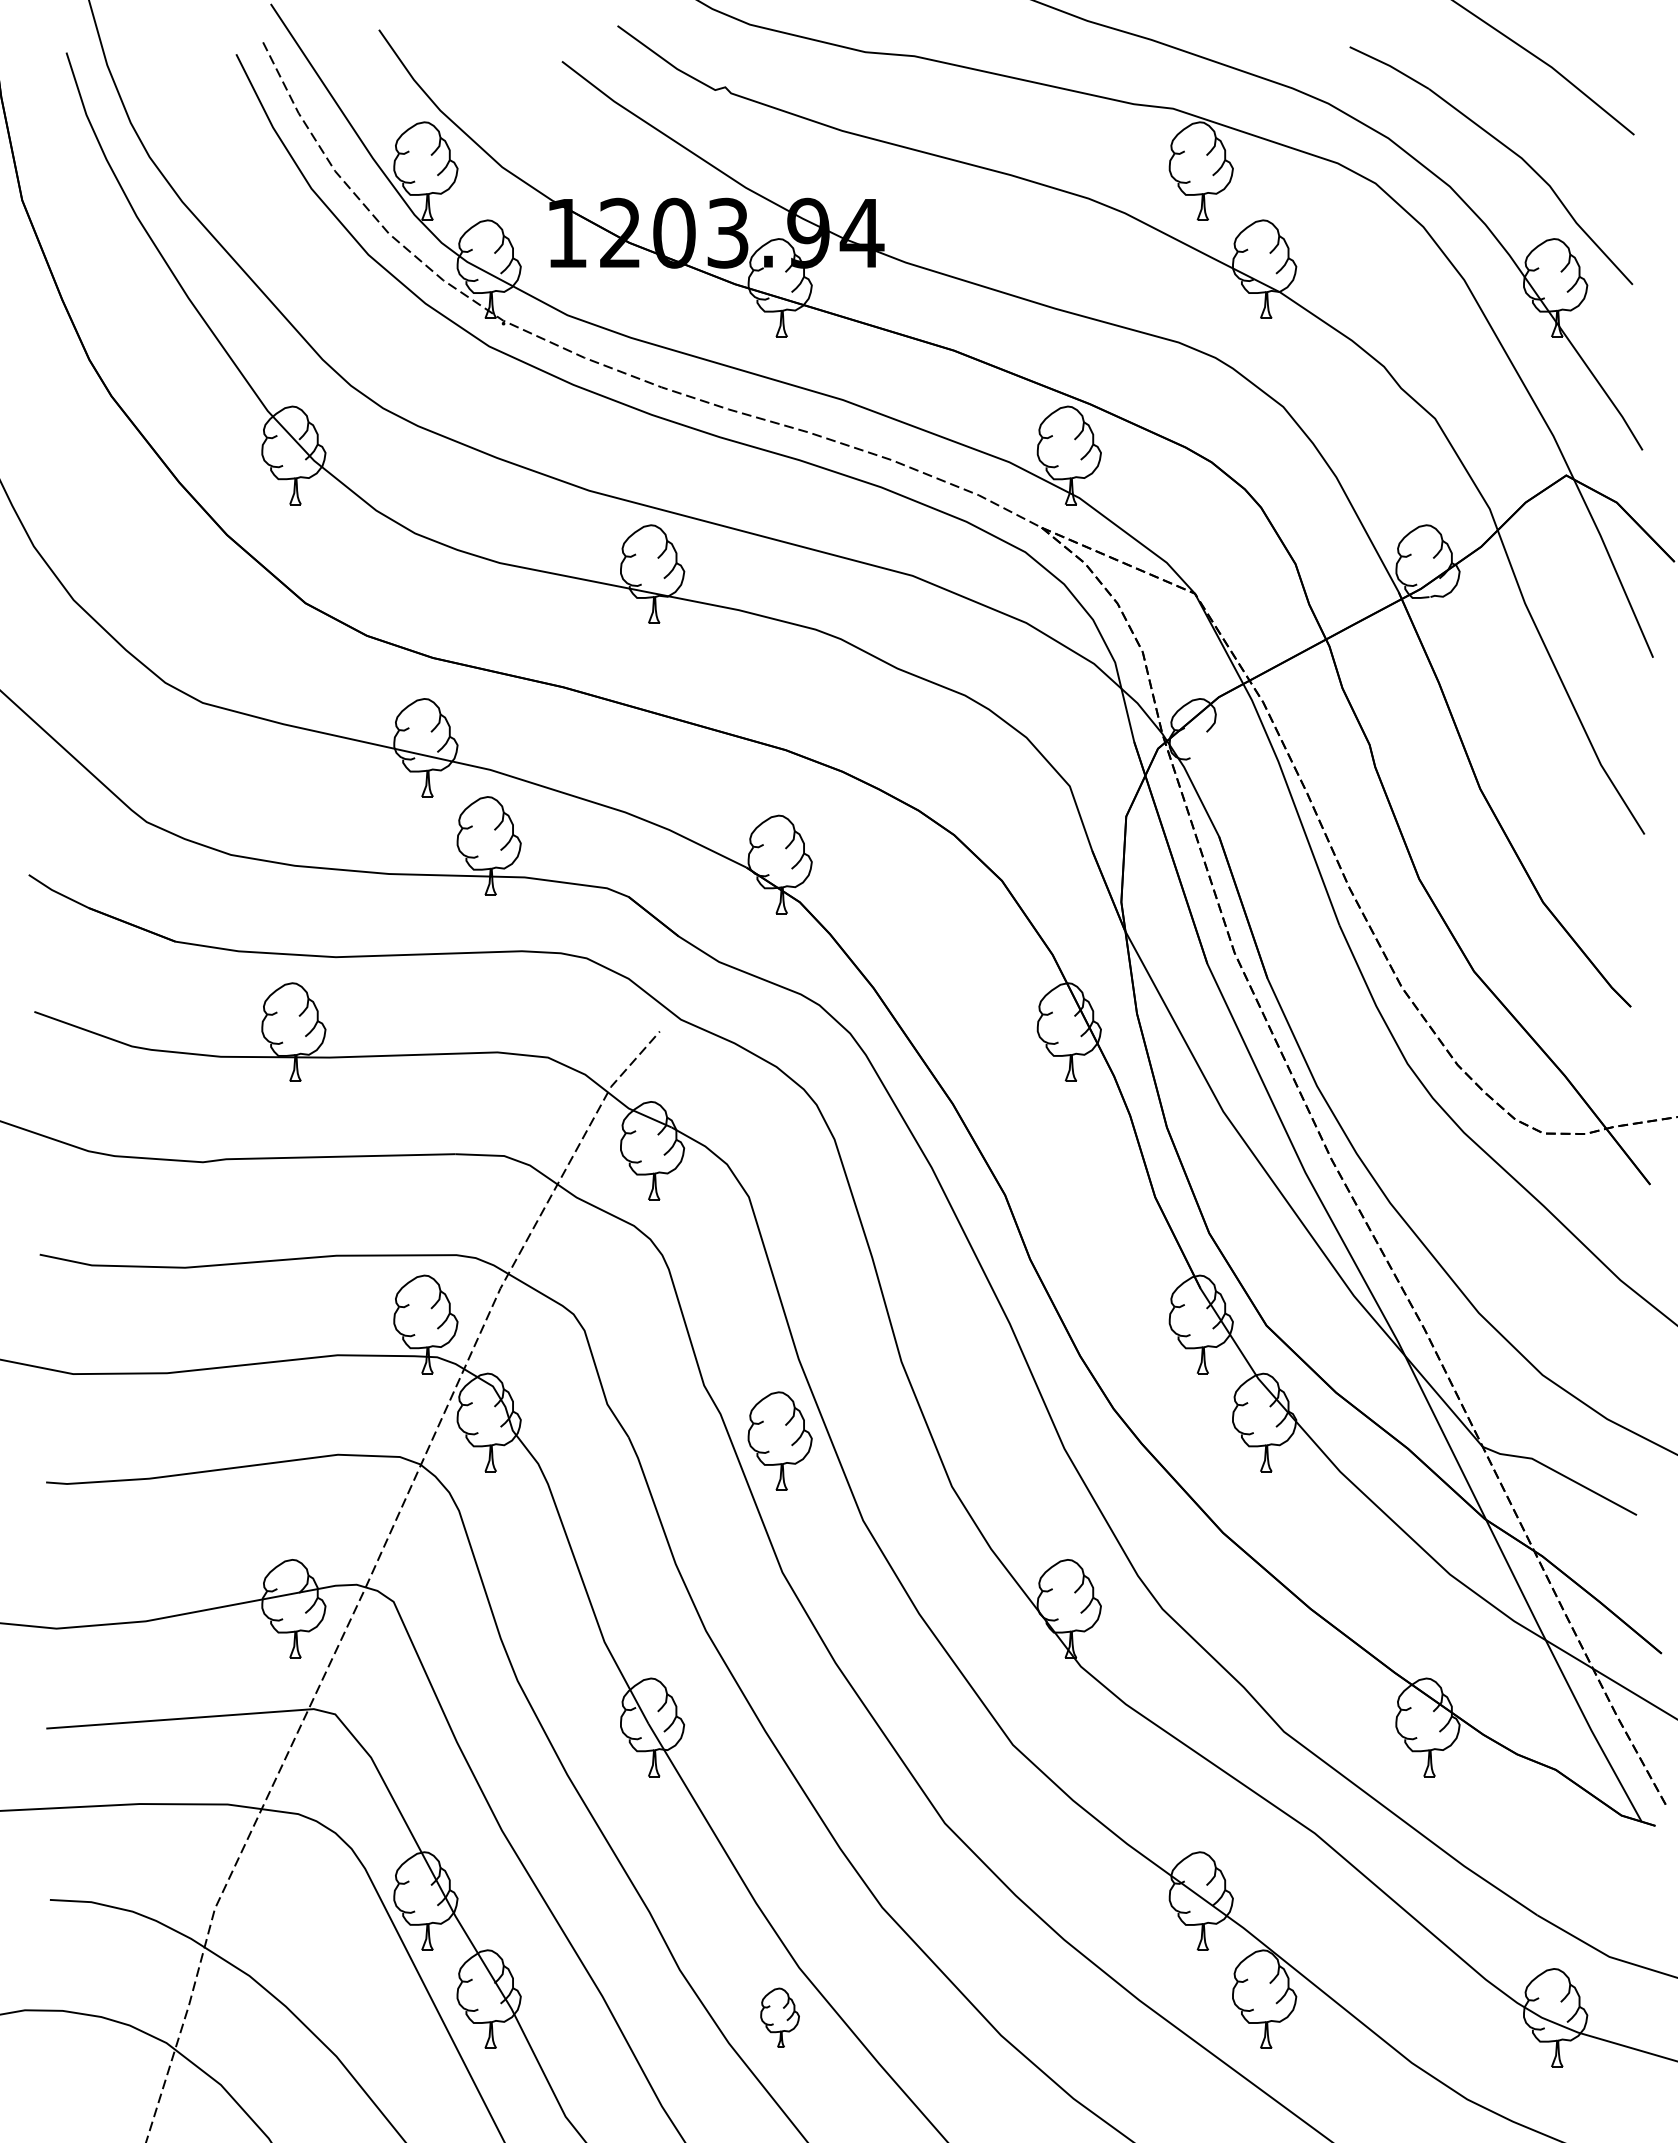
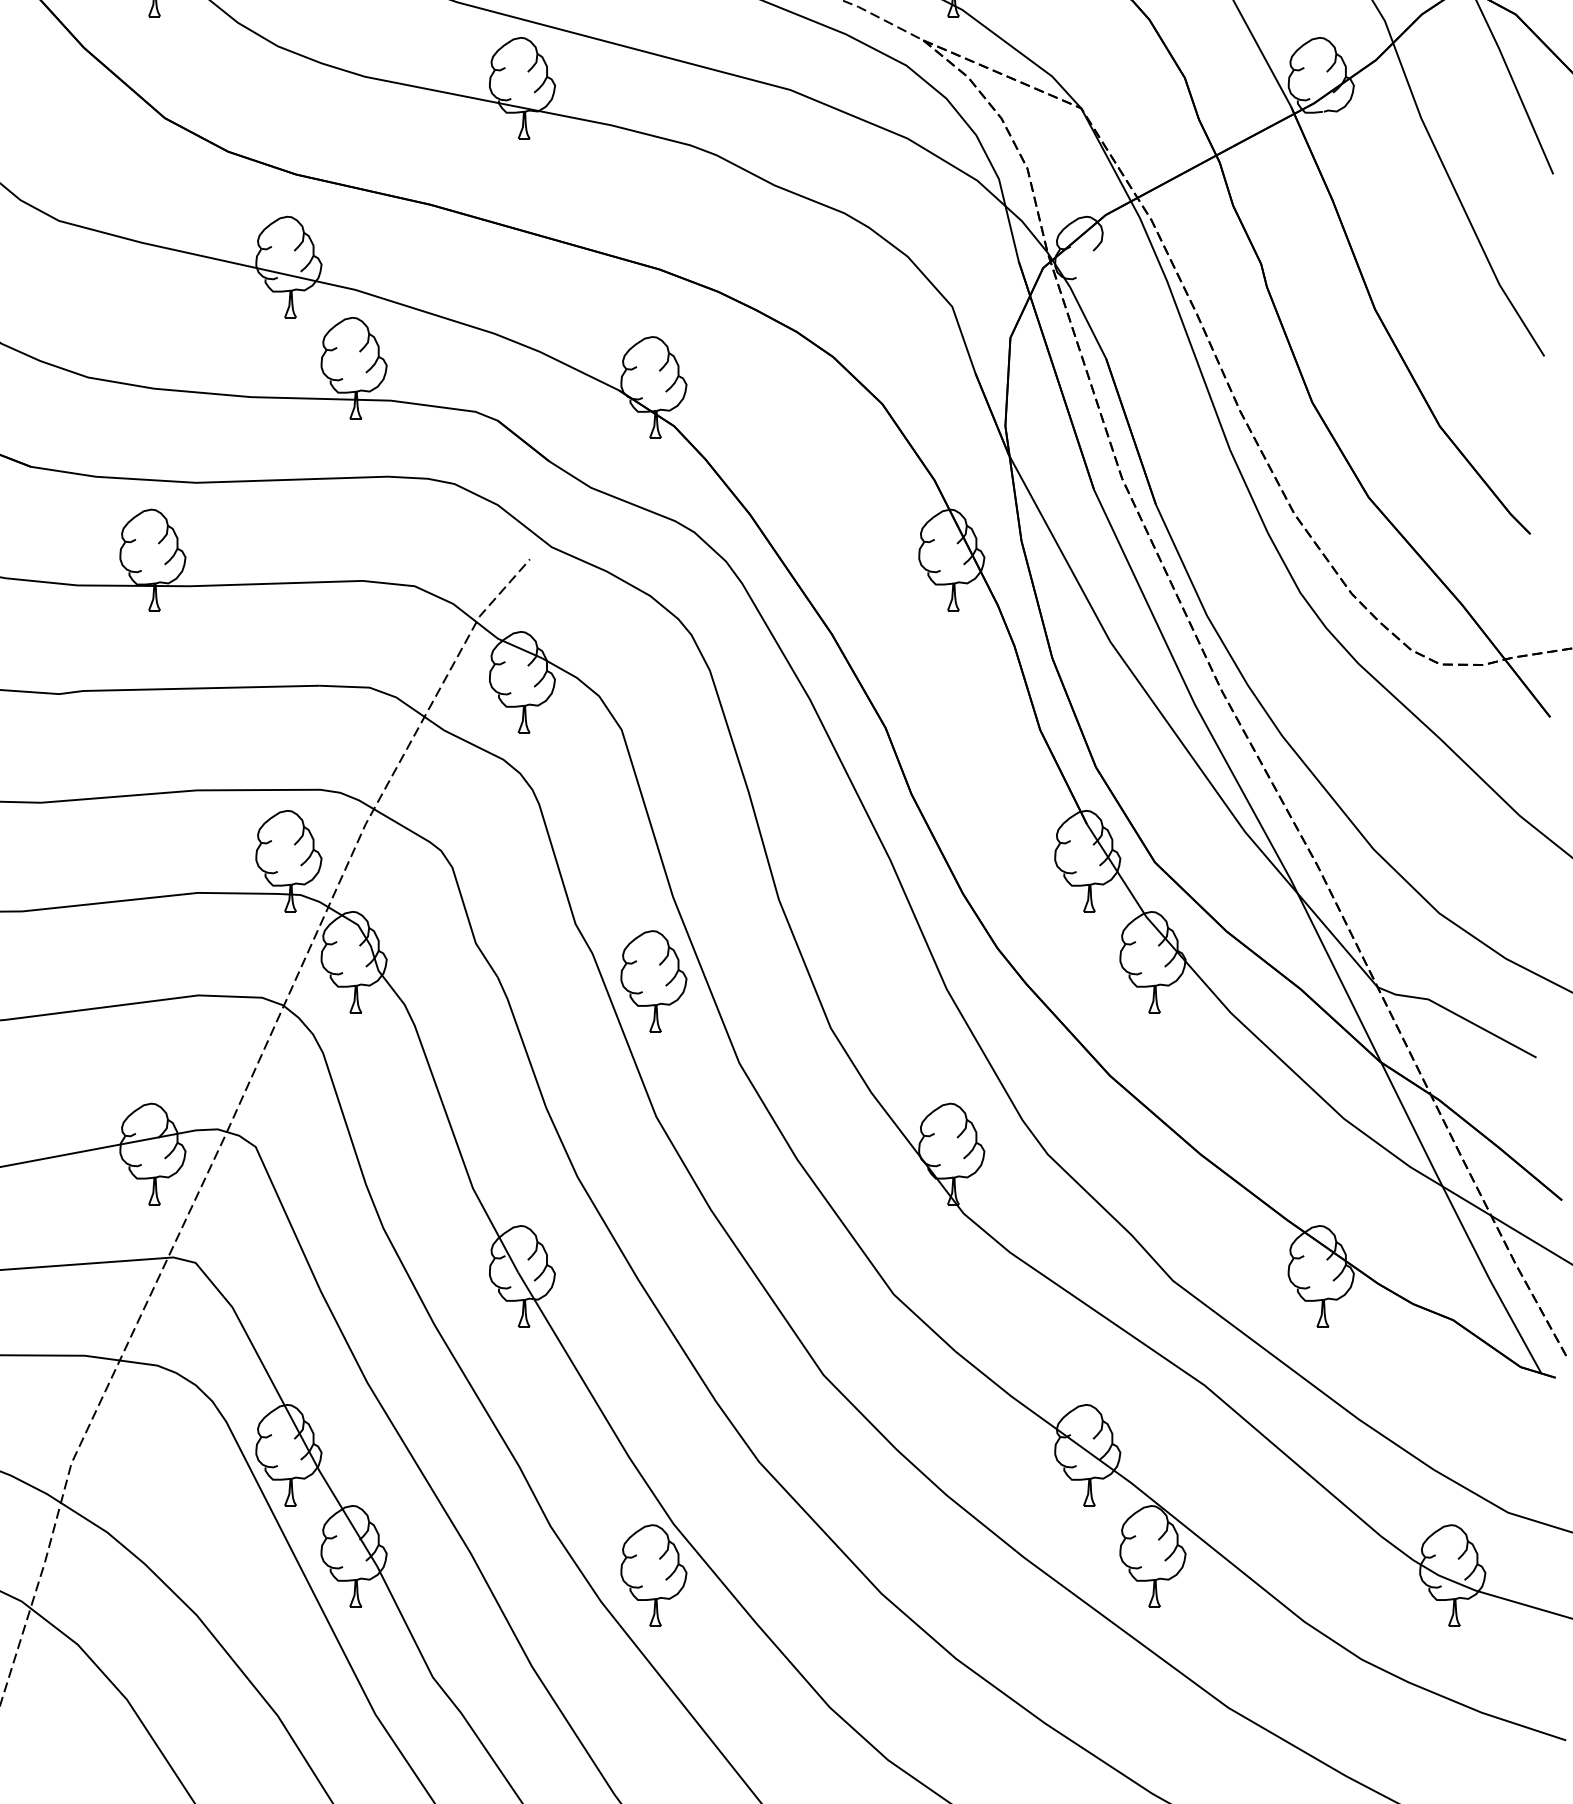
part: (779, 2017) -> (653, 1575), size x1.67

